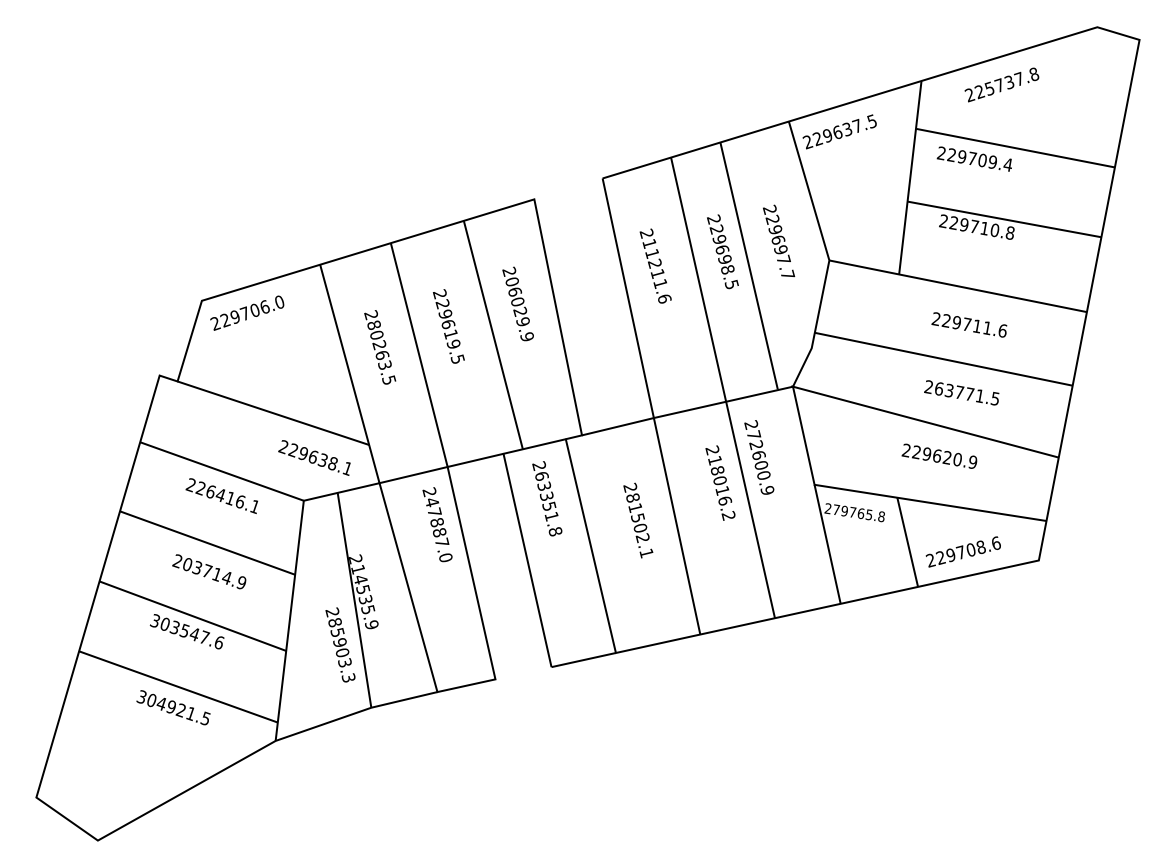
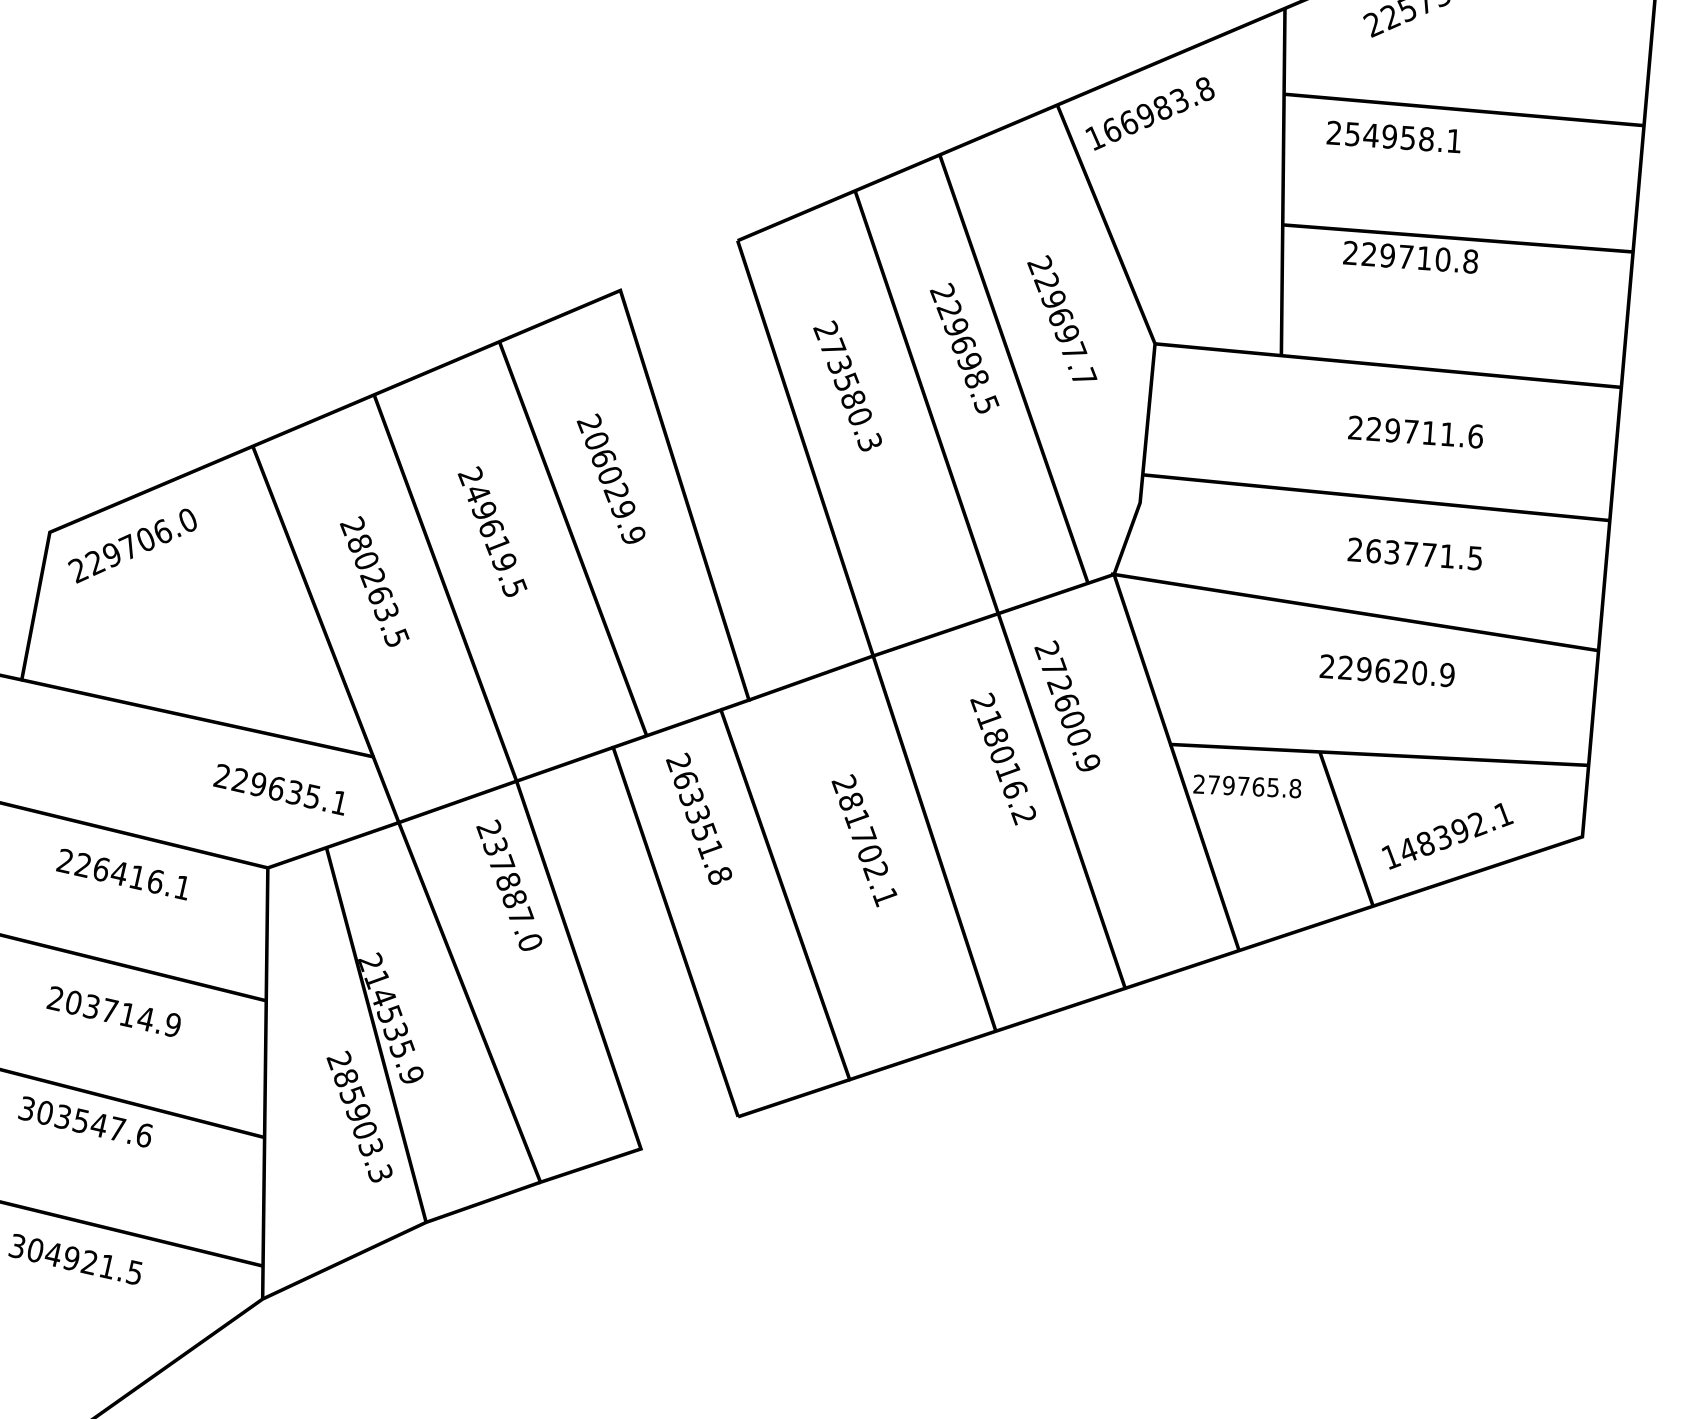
text: (839, 131) -> (1148, 113), 229637.5 -> 166983.8
text: (979, 159) -> (1402, 136), 229709.4 -> 254958.1
text: (656, 270) -> (850, 393), 211211.6 -> 273580.3
text: (442, 304) -> (477, 494), 229619.5 -> 249619.5
text: (332, 463) -> (311, 796), 229638.1 -> 229635.1
text: (432, 502) -> (496, 847), 247887.0 -> 237887.0
text: (638, 517) -> (864, 835), 281502.1 -> 281702.1
text: (963, 551) -> (1447, 834), 229708.6 -> 148392.1

